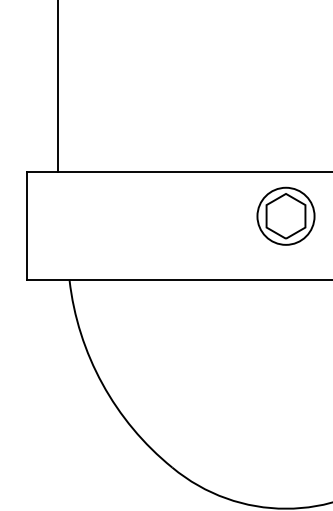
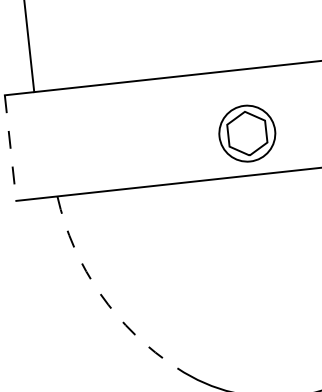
part: (285, 215) -> (246, 132), moved
line: (27, 226) -> (10, 148), solid -> dashed
arc: (102, 383) -> (100, 293), solid -> dashed

